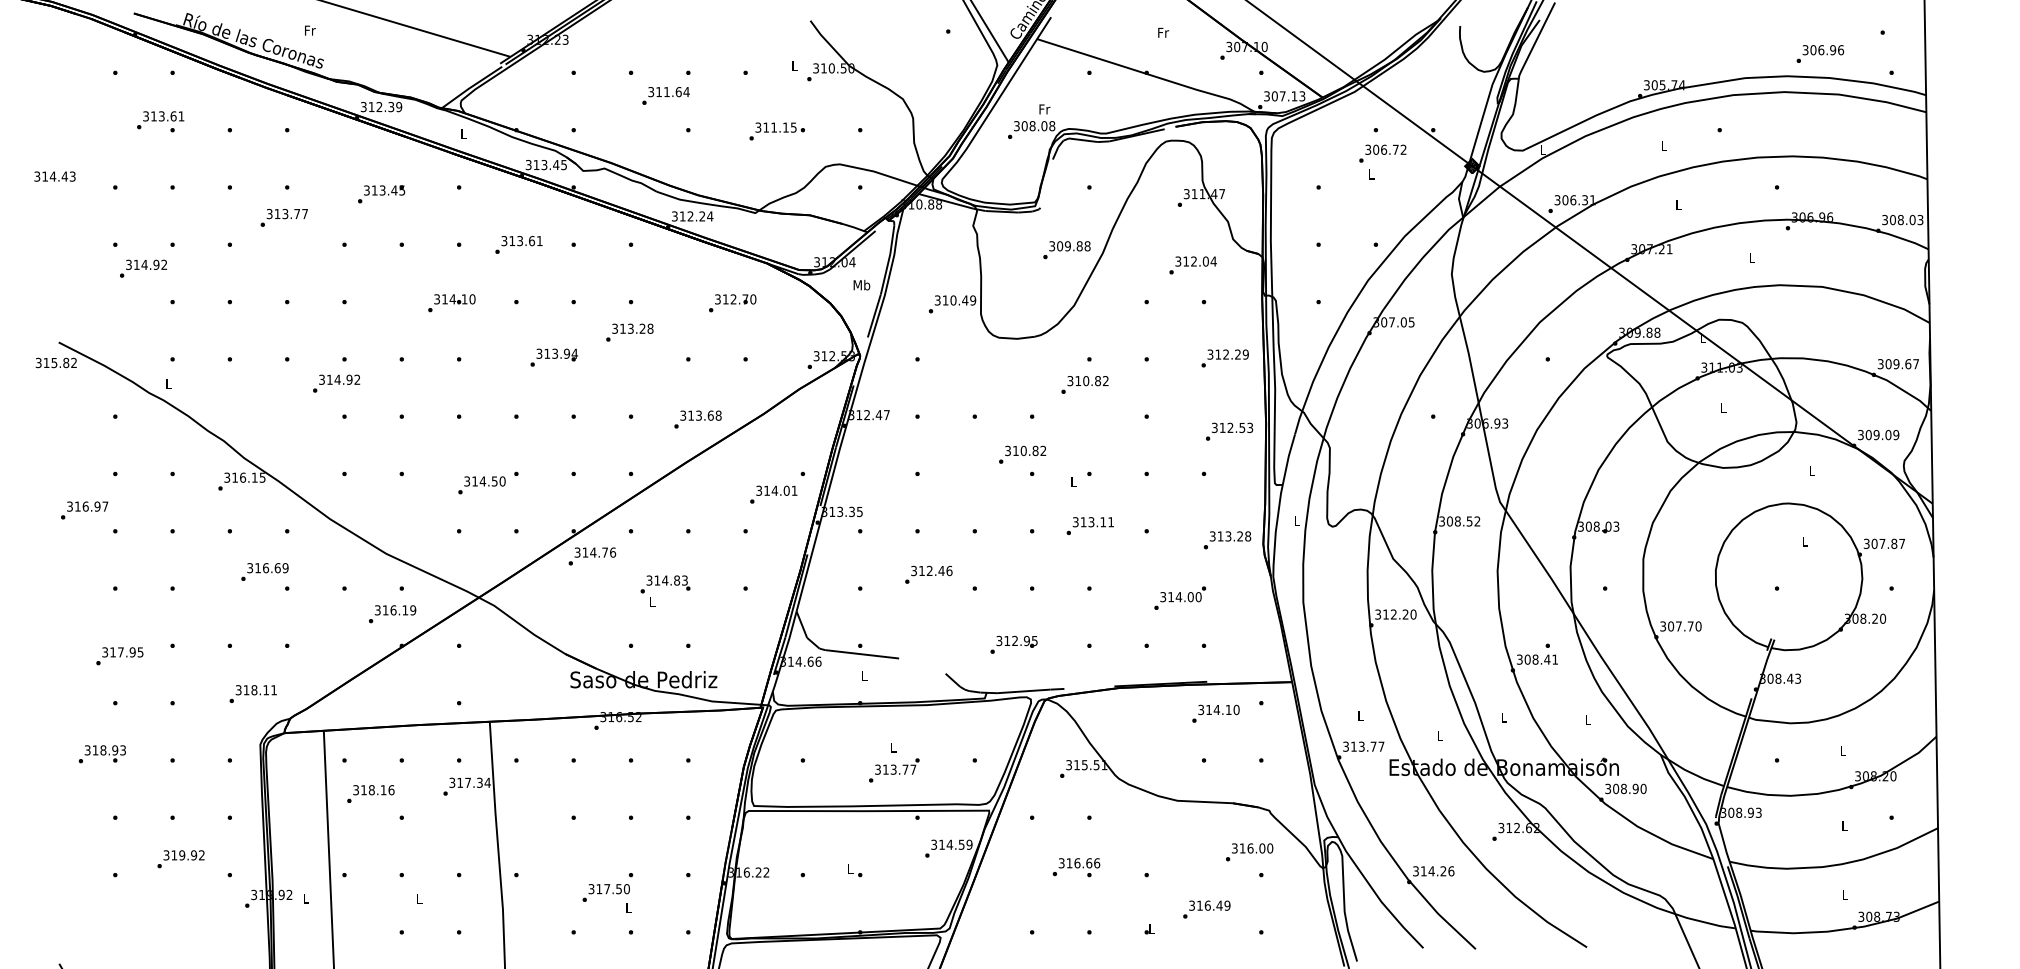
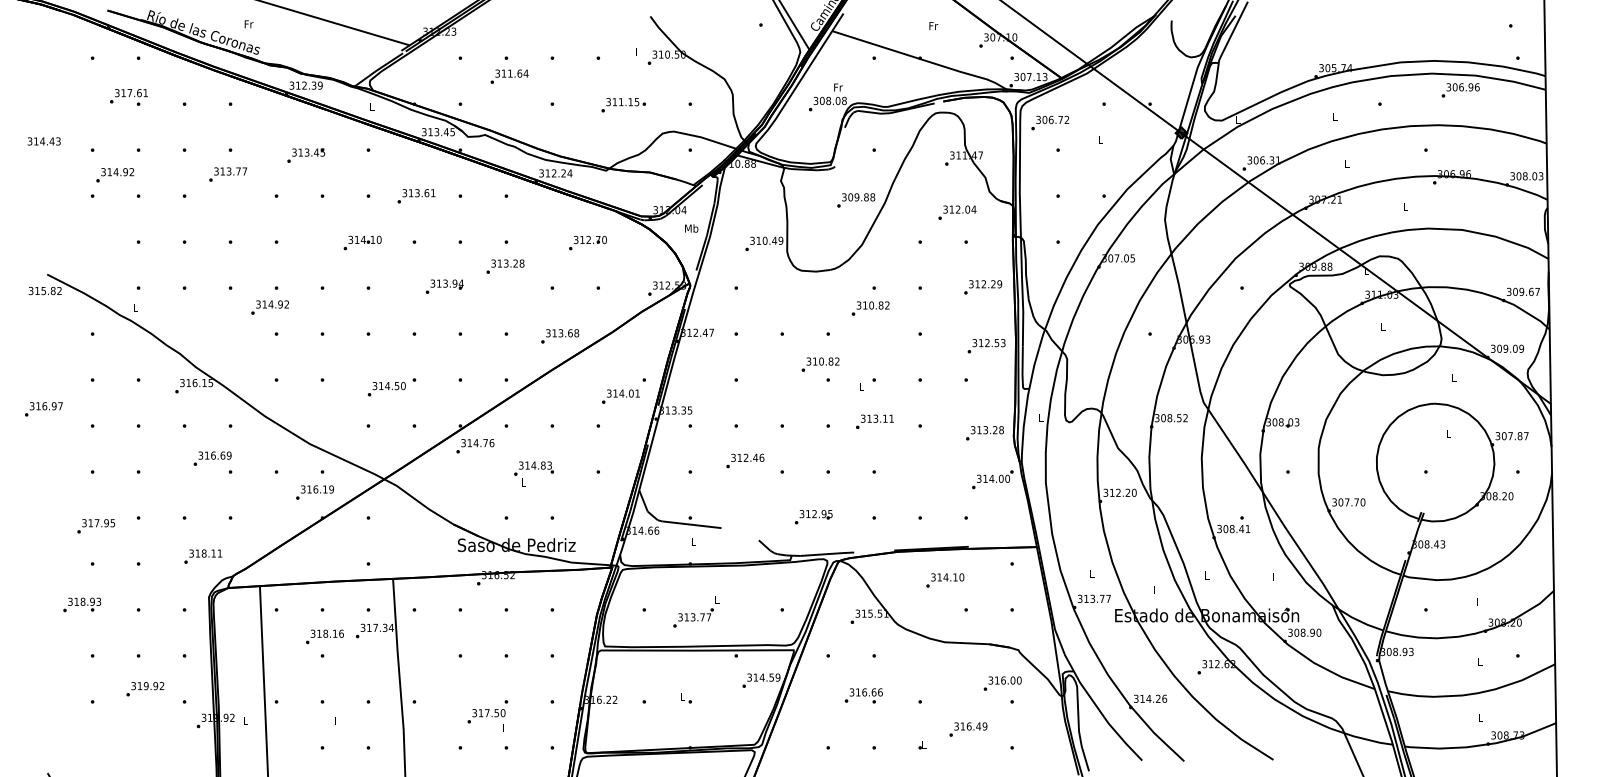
text: (1820, 53) -> (1460, 90), moved
text: (665, 95) -> (509, 76), moved
text: (161, 116) -> (129, 93), 313.61 -> 317.61
text: (1382, 153) -> (1050, 122), moved
text: (143, 268) -> (115, 175), moved
text: (84, 510) -> (43, 409), moved
text: (1180, 597) -> (993, 479), moved
text: (1215, 713) -> (944, 580), moved
text: (894, 770) -> (693, 617), moved
text: (370, 793) -> (324, 636), moved

